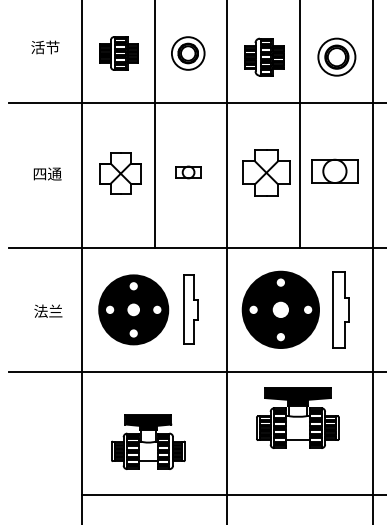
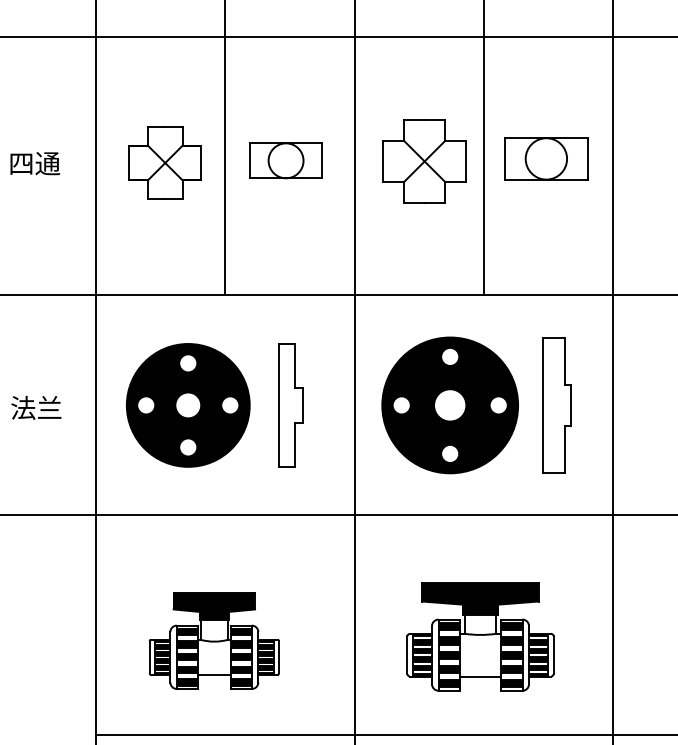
part: (188, 172) -> (285, 160), size x1.67
part: (297, 417) -> (479, 636), moved

